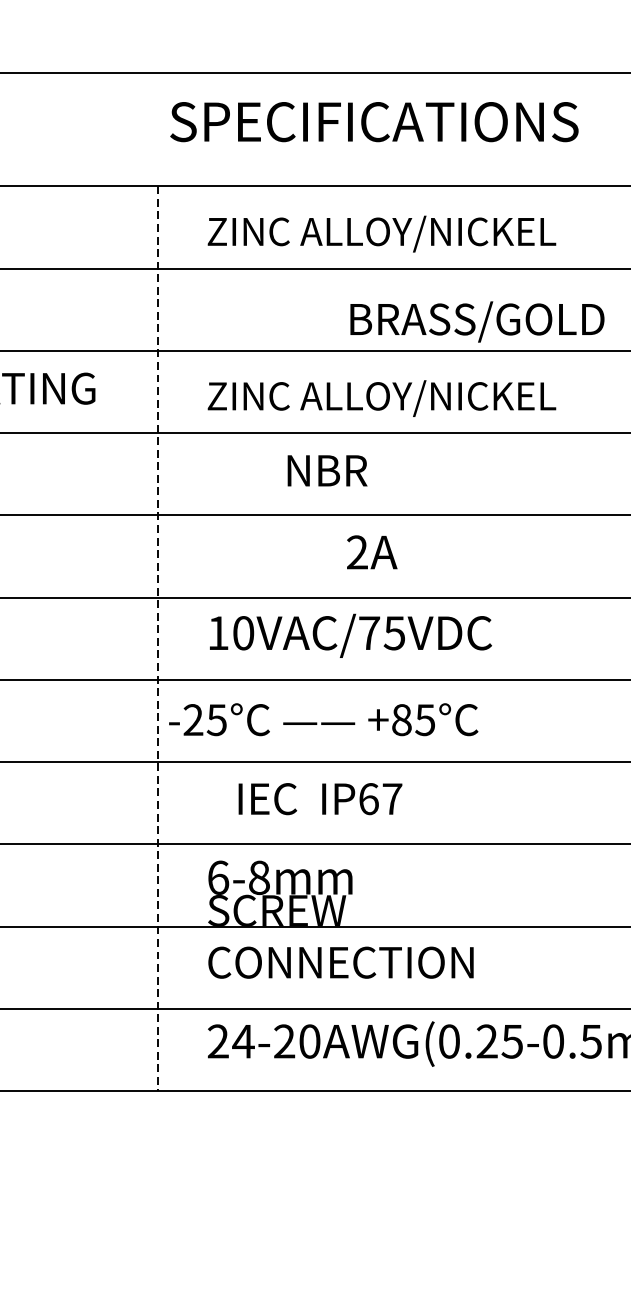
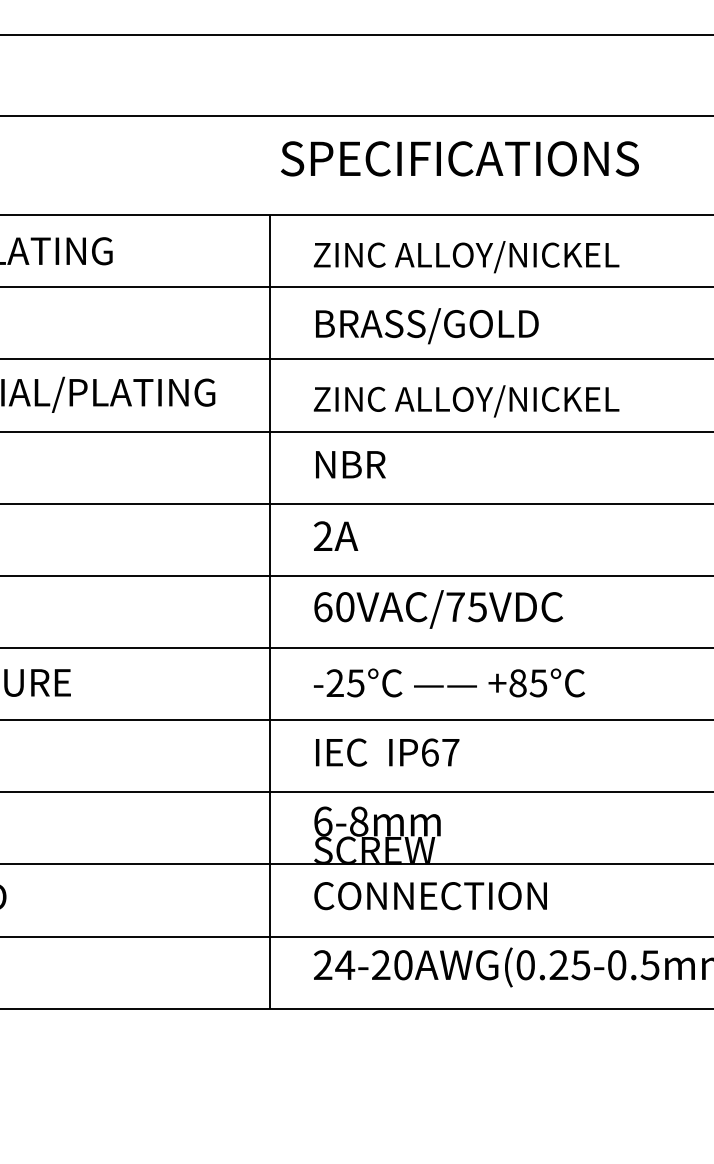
text: (477, 322) -> (427, 326), moved
text: (327, 470) -> (350, 464), moved
text: (372, 551) -> (336, 535), moved
text: (218, 633) -> (323, 607), 10VAC/75VDC -> 60VAC/75VDC
line: (157, 638) -> (269, 611), dashed -> solid
text: (323, 719) -> (449, 682), moved
text: (320, 798) -> (387, 752), moved

